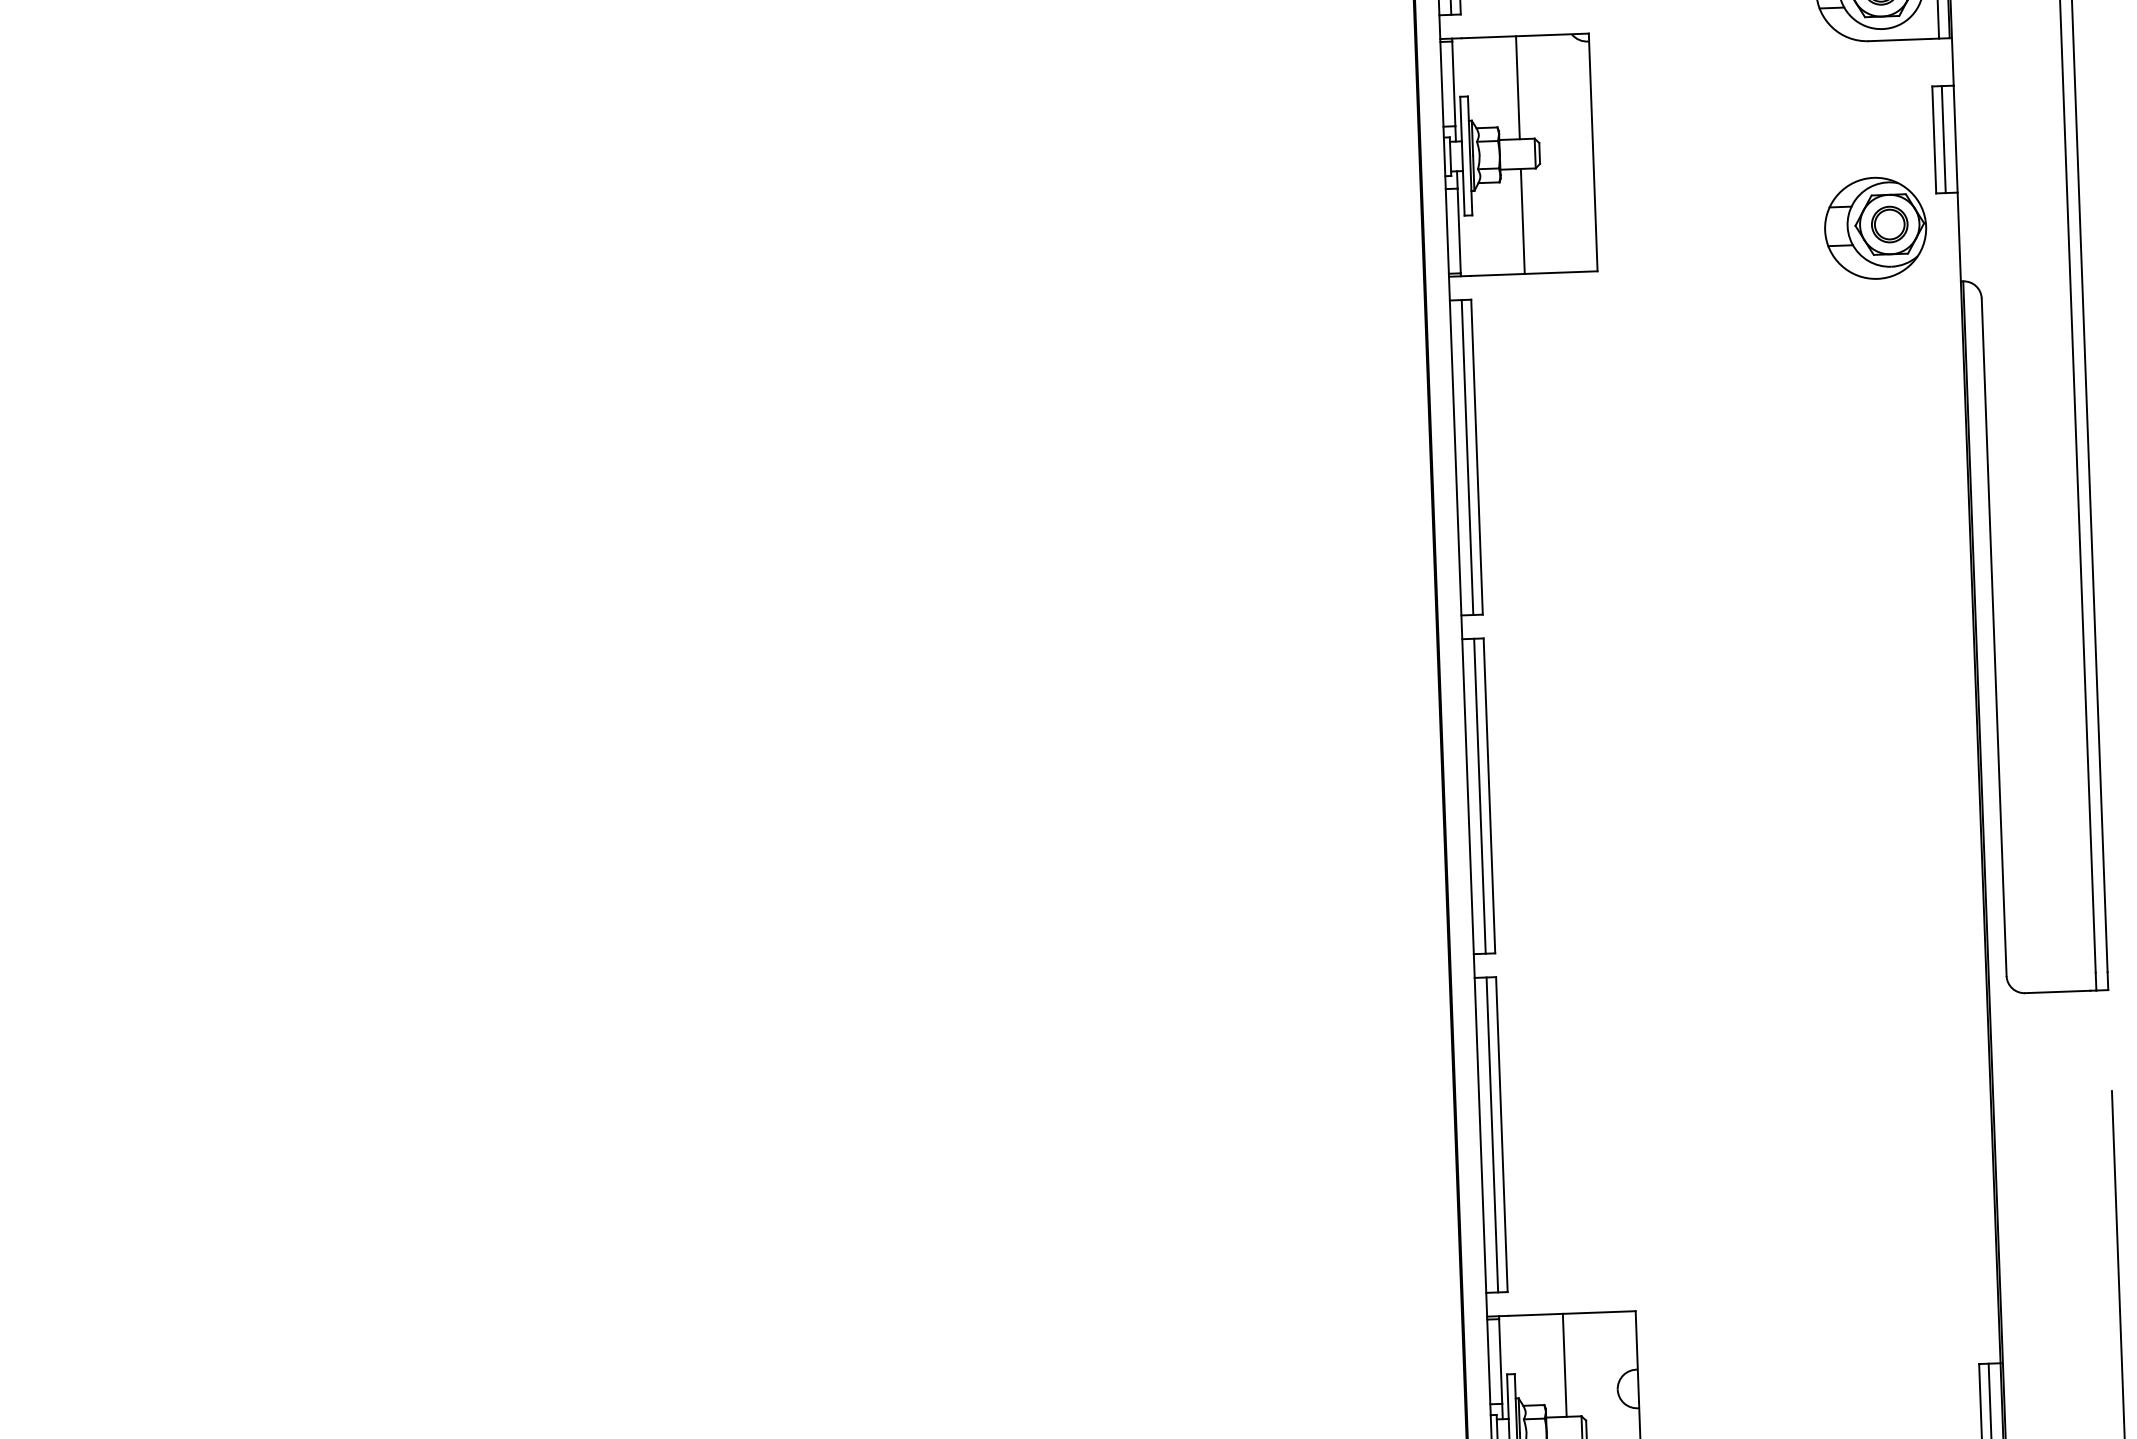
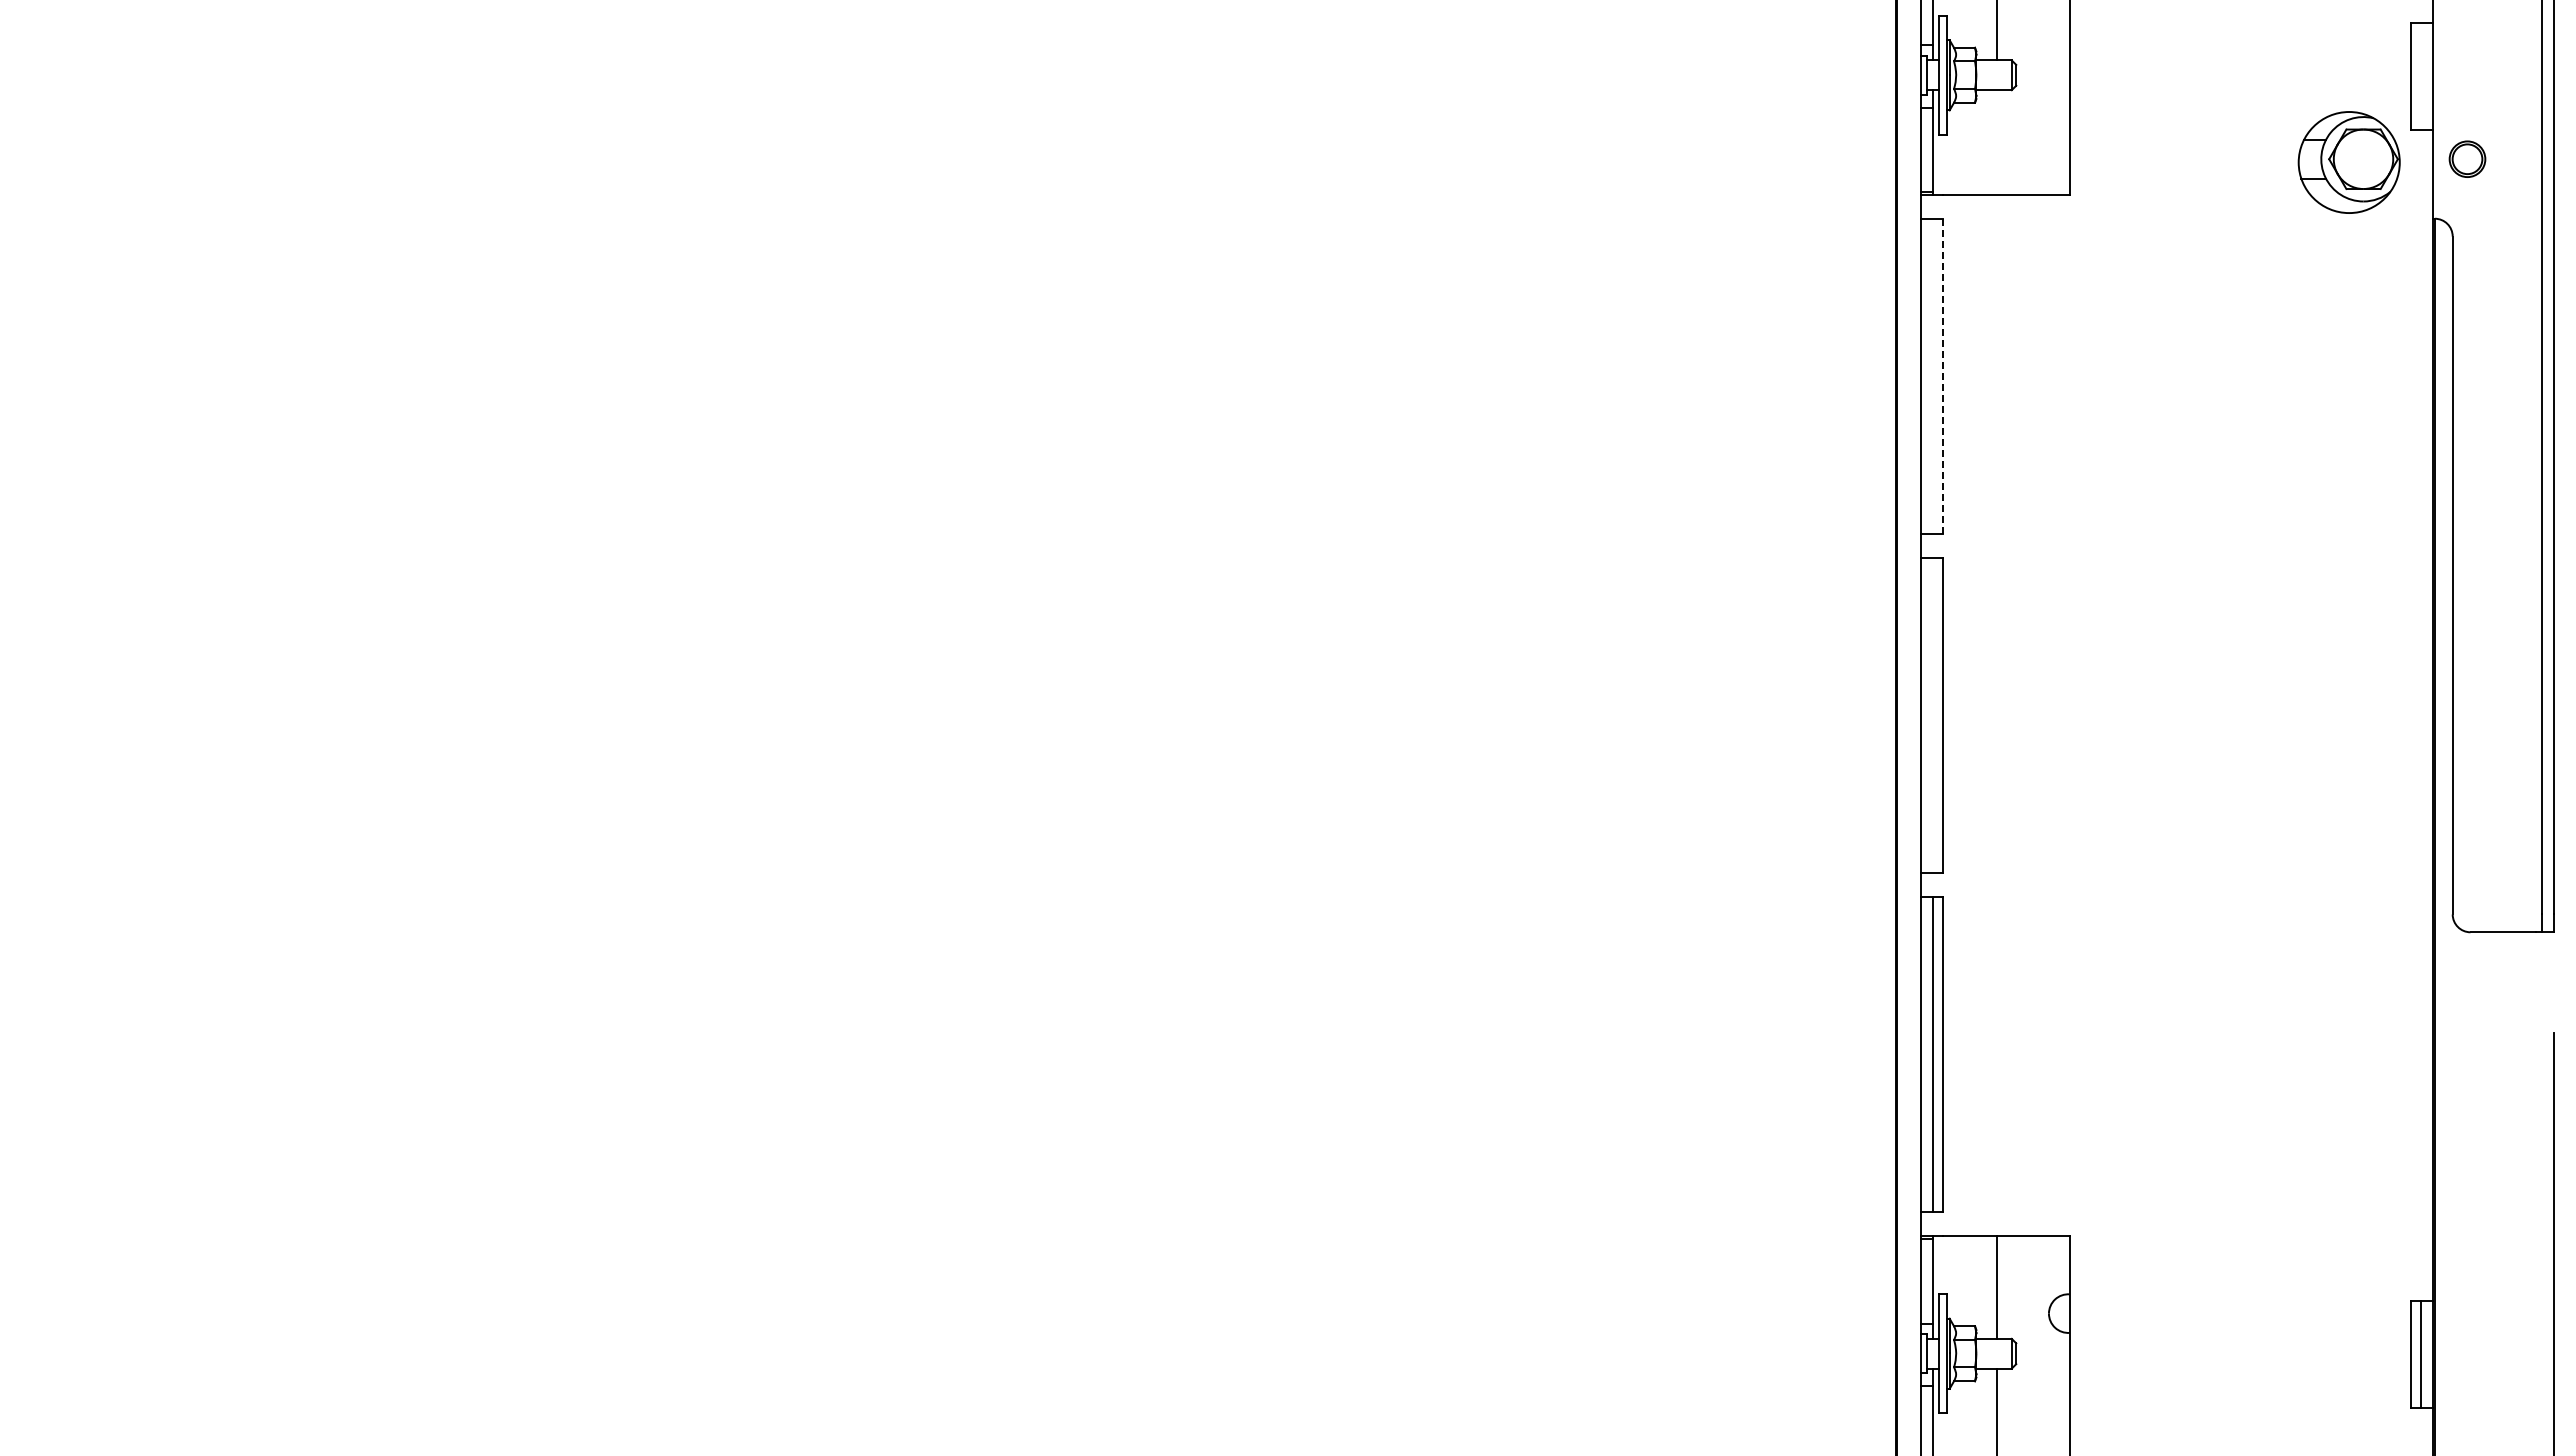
line: (1943, 138) -> (2420, 75), removed
line: (1522, 221) -> (1996, 142), removed
part: (1889, 223) -> (2467, 158), moved
line: (1468, 457) -> (1933, 376), removed
line: (1477, 457) -> (1942, 376), solid -> dashed
line: (1480, 796) -> (1933, 715), removed

